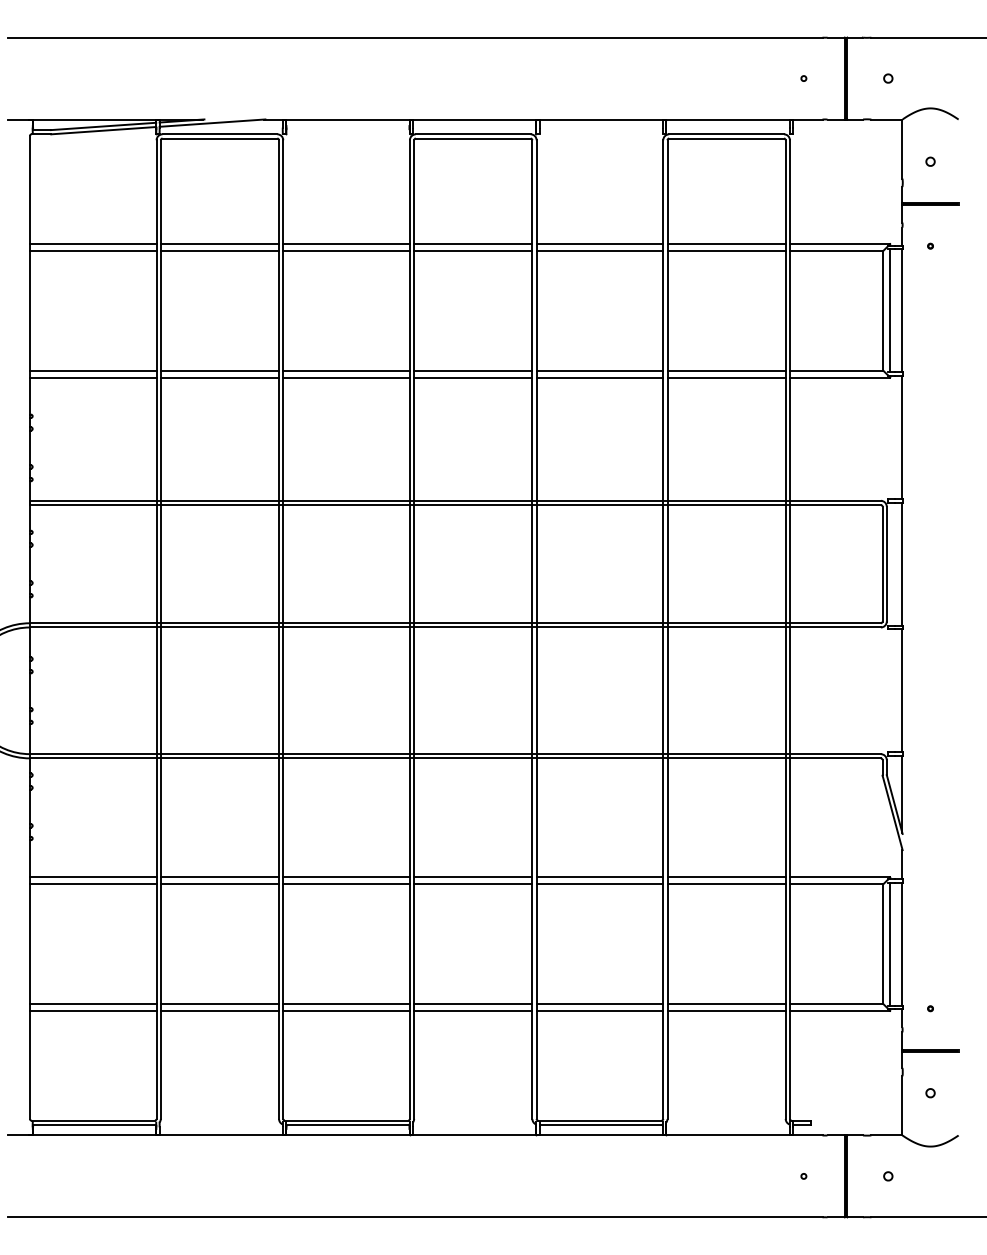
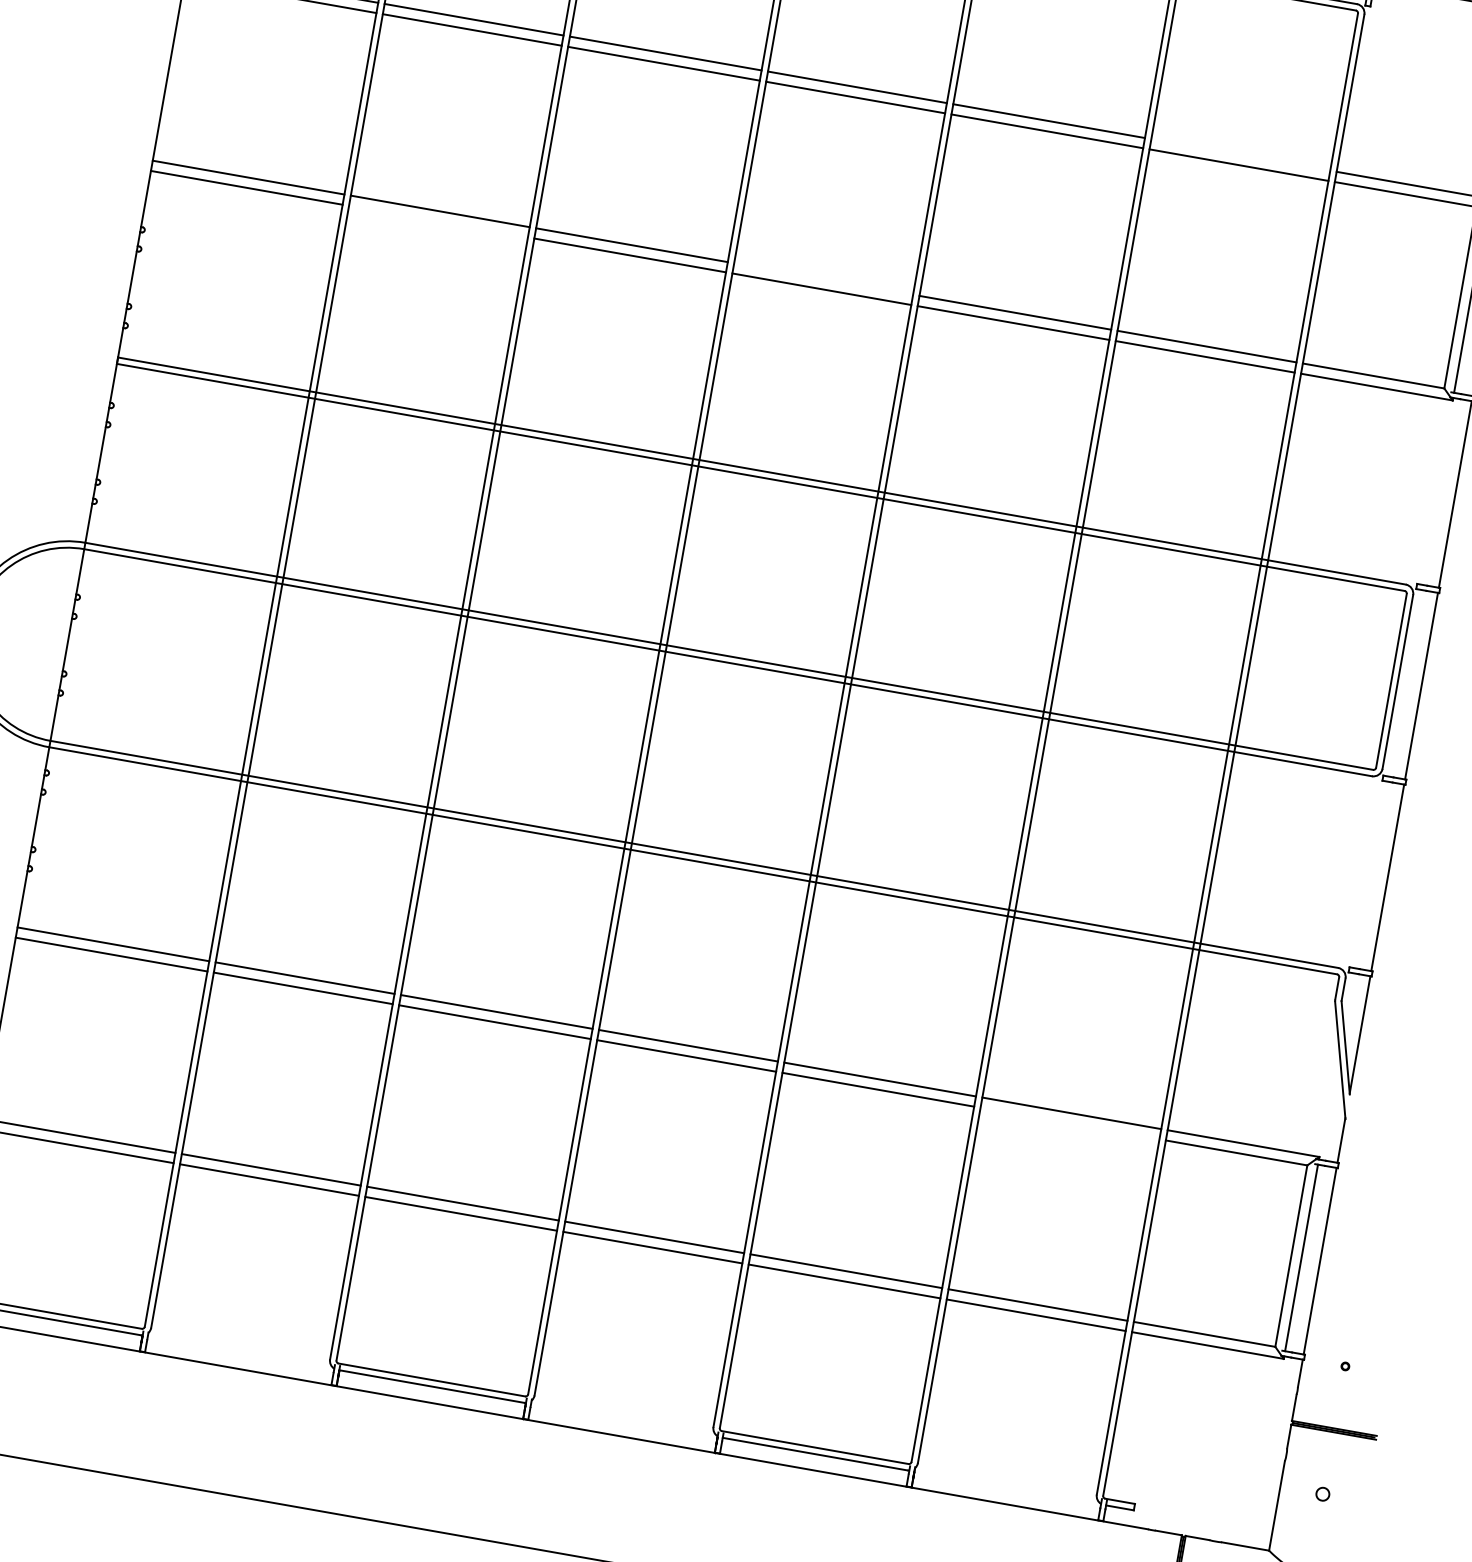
line: (726, 244) -> (1240, 155), removed
line: (473, 370) -> (824, 278), removed
line: (219, 377) -> (437, 221), removed
line: (726, 884) -> (1069, 1123), removed

